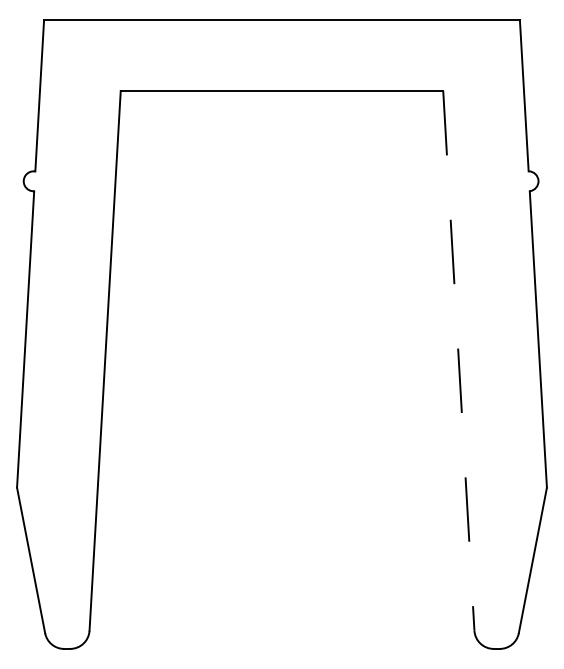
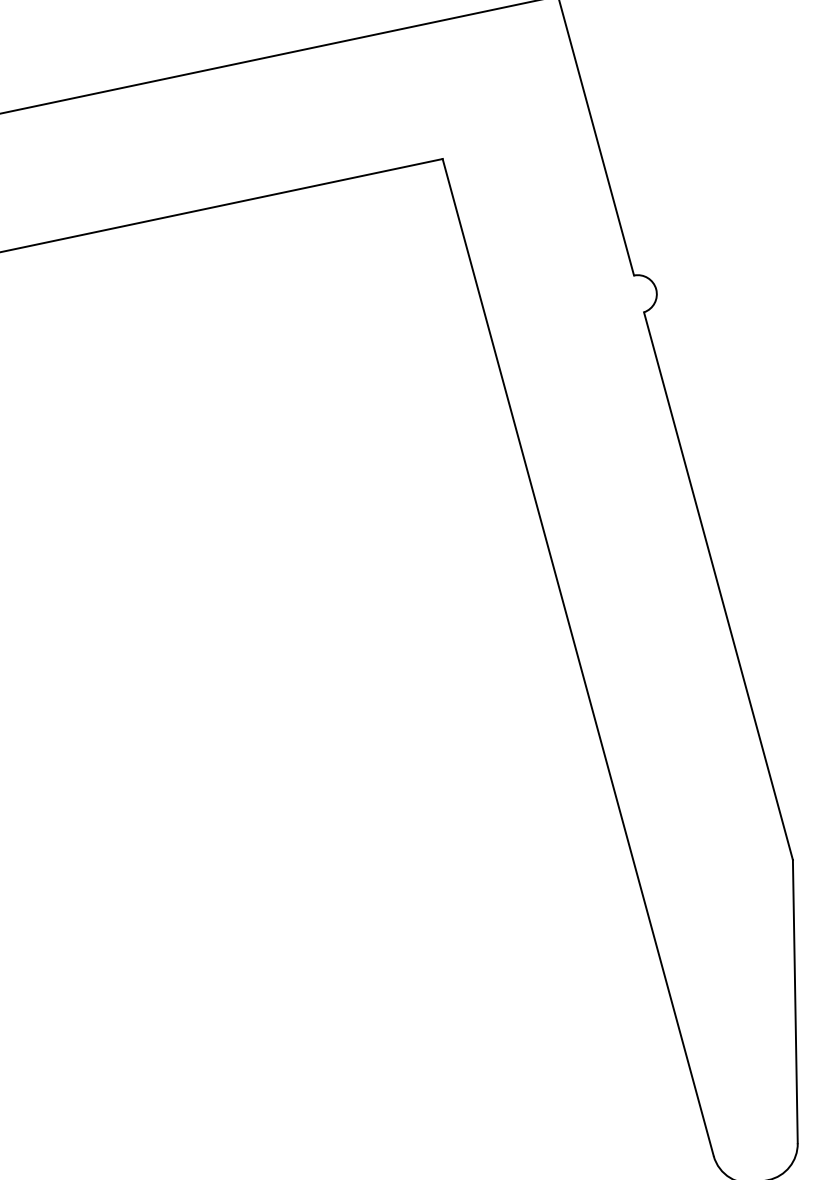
line: (458, 361) -> (577, 658), dashed -> solid

